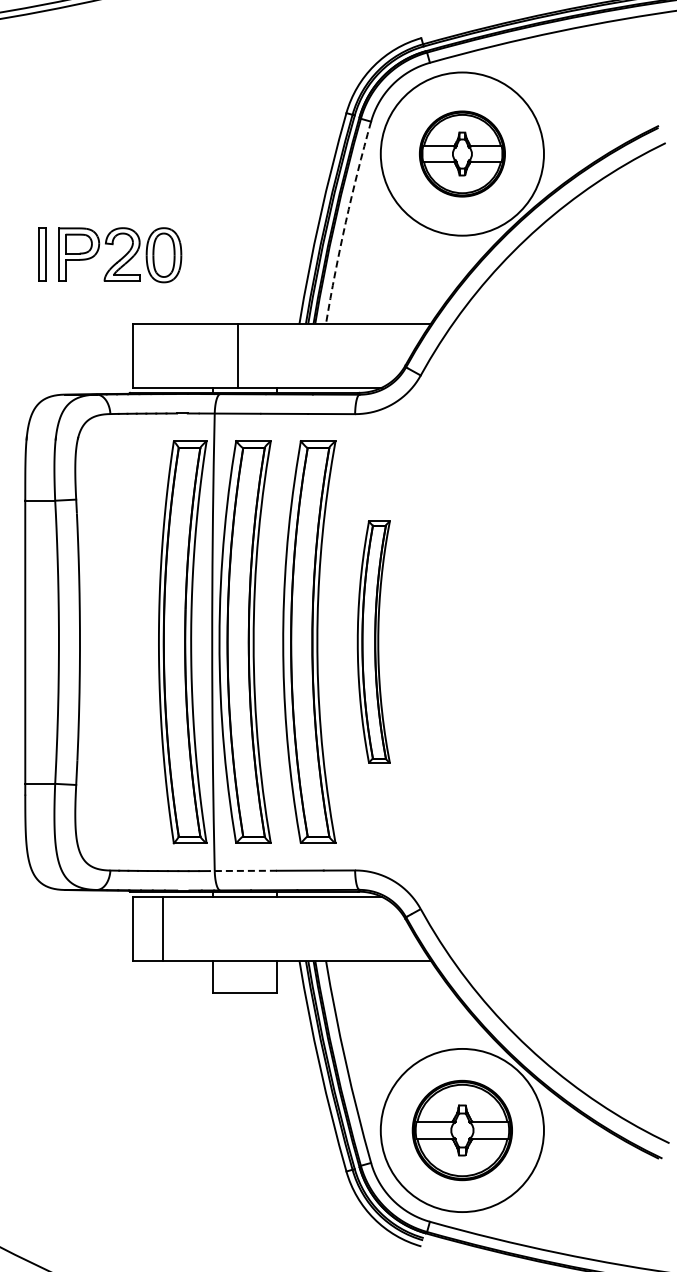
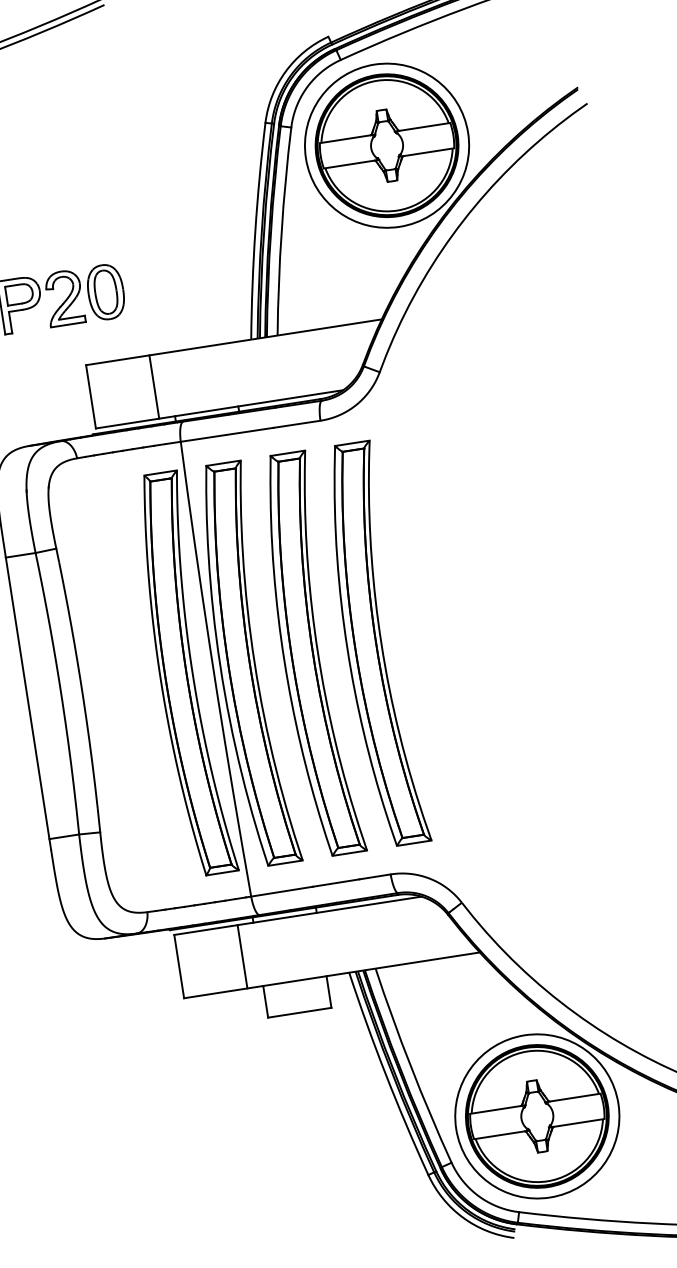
part: (462, 153) -> (387, 145), size x1.67
arc: (345, 222) -> (281, 231), dashed -> solid
line: (238, 355) -> (154, 386), moved
part: (373, 641) -> (373, 643), size x1.67
line: (243, 870) -> (279, 891), dashed -> solid
line: (163, 928) -> (242, 956), moved
part: (462, 1130) -> (537, 1116), size x1.43

